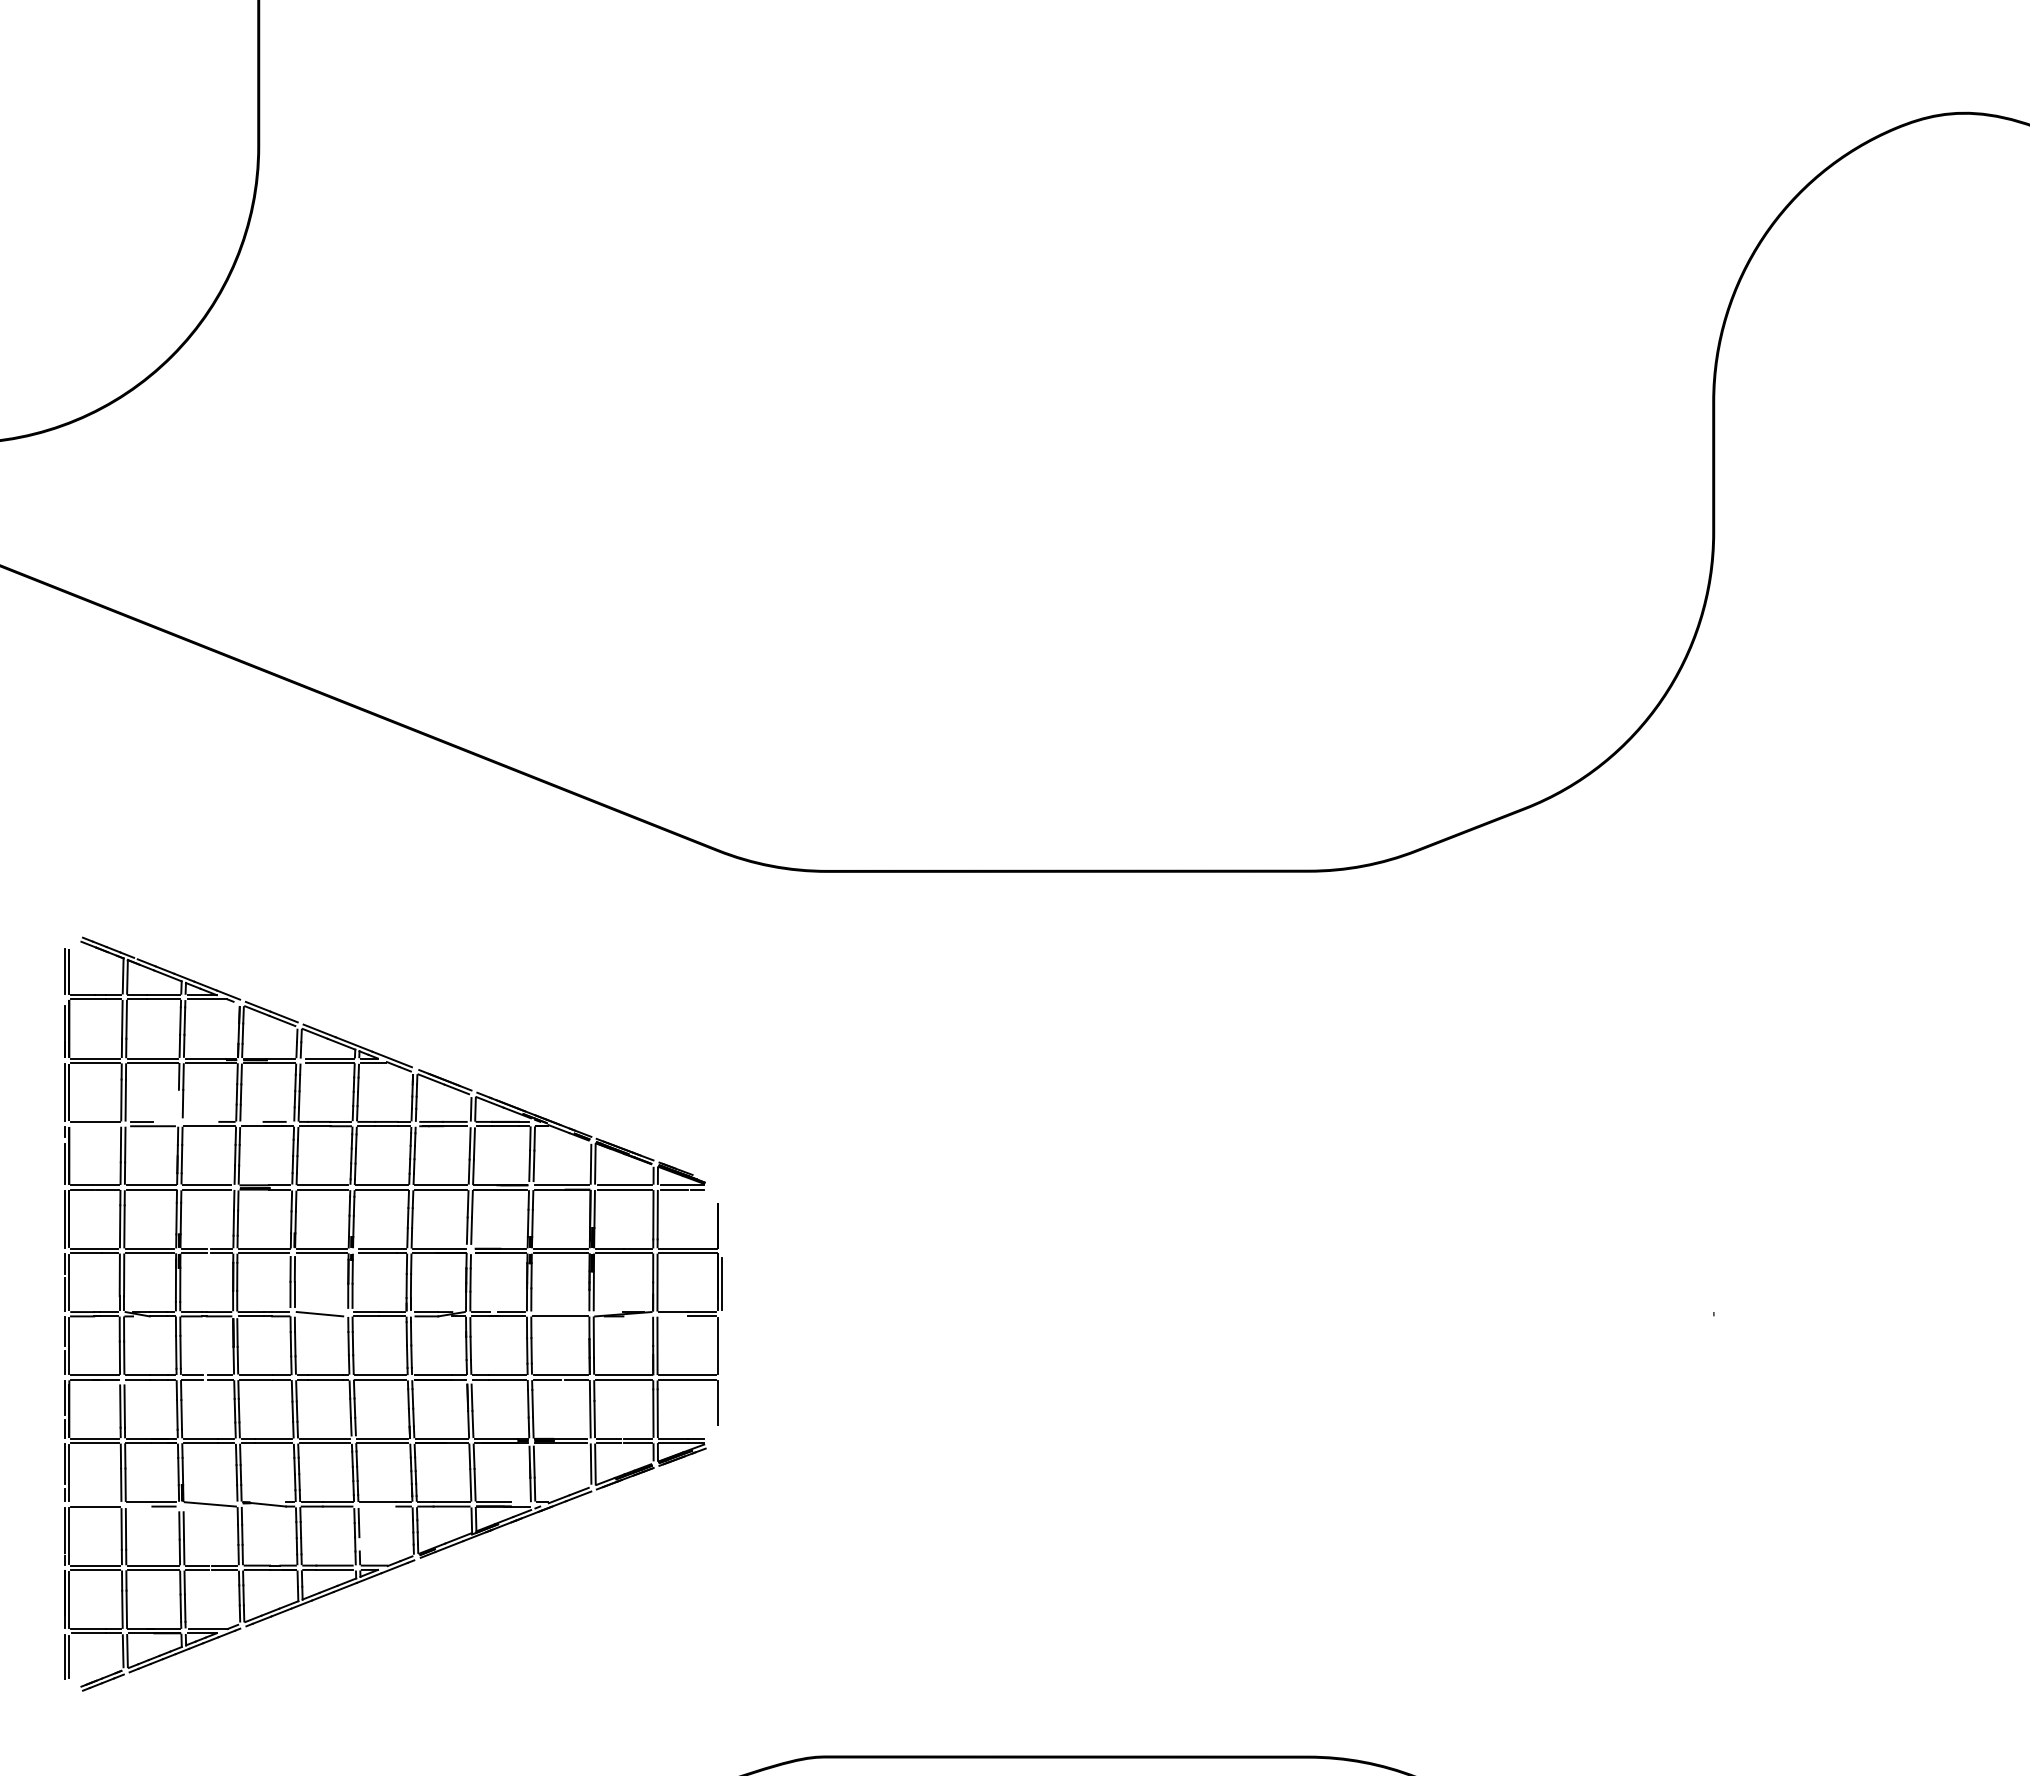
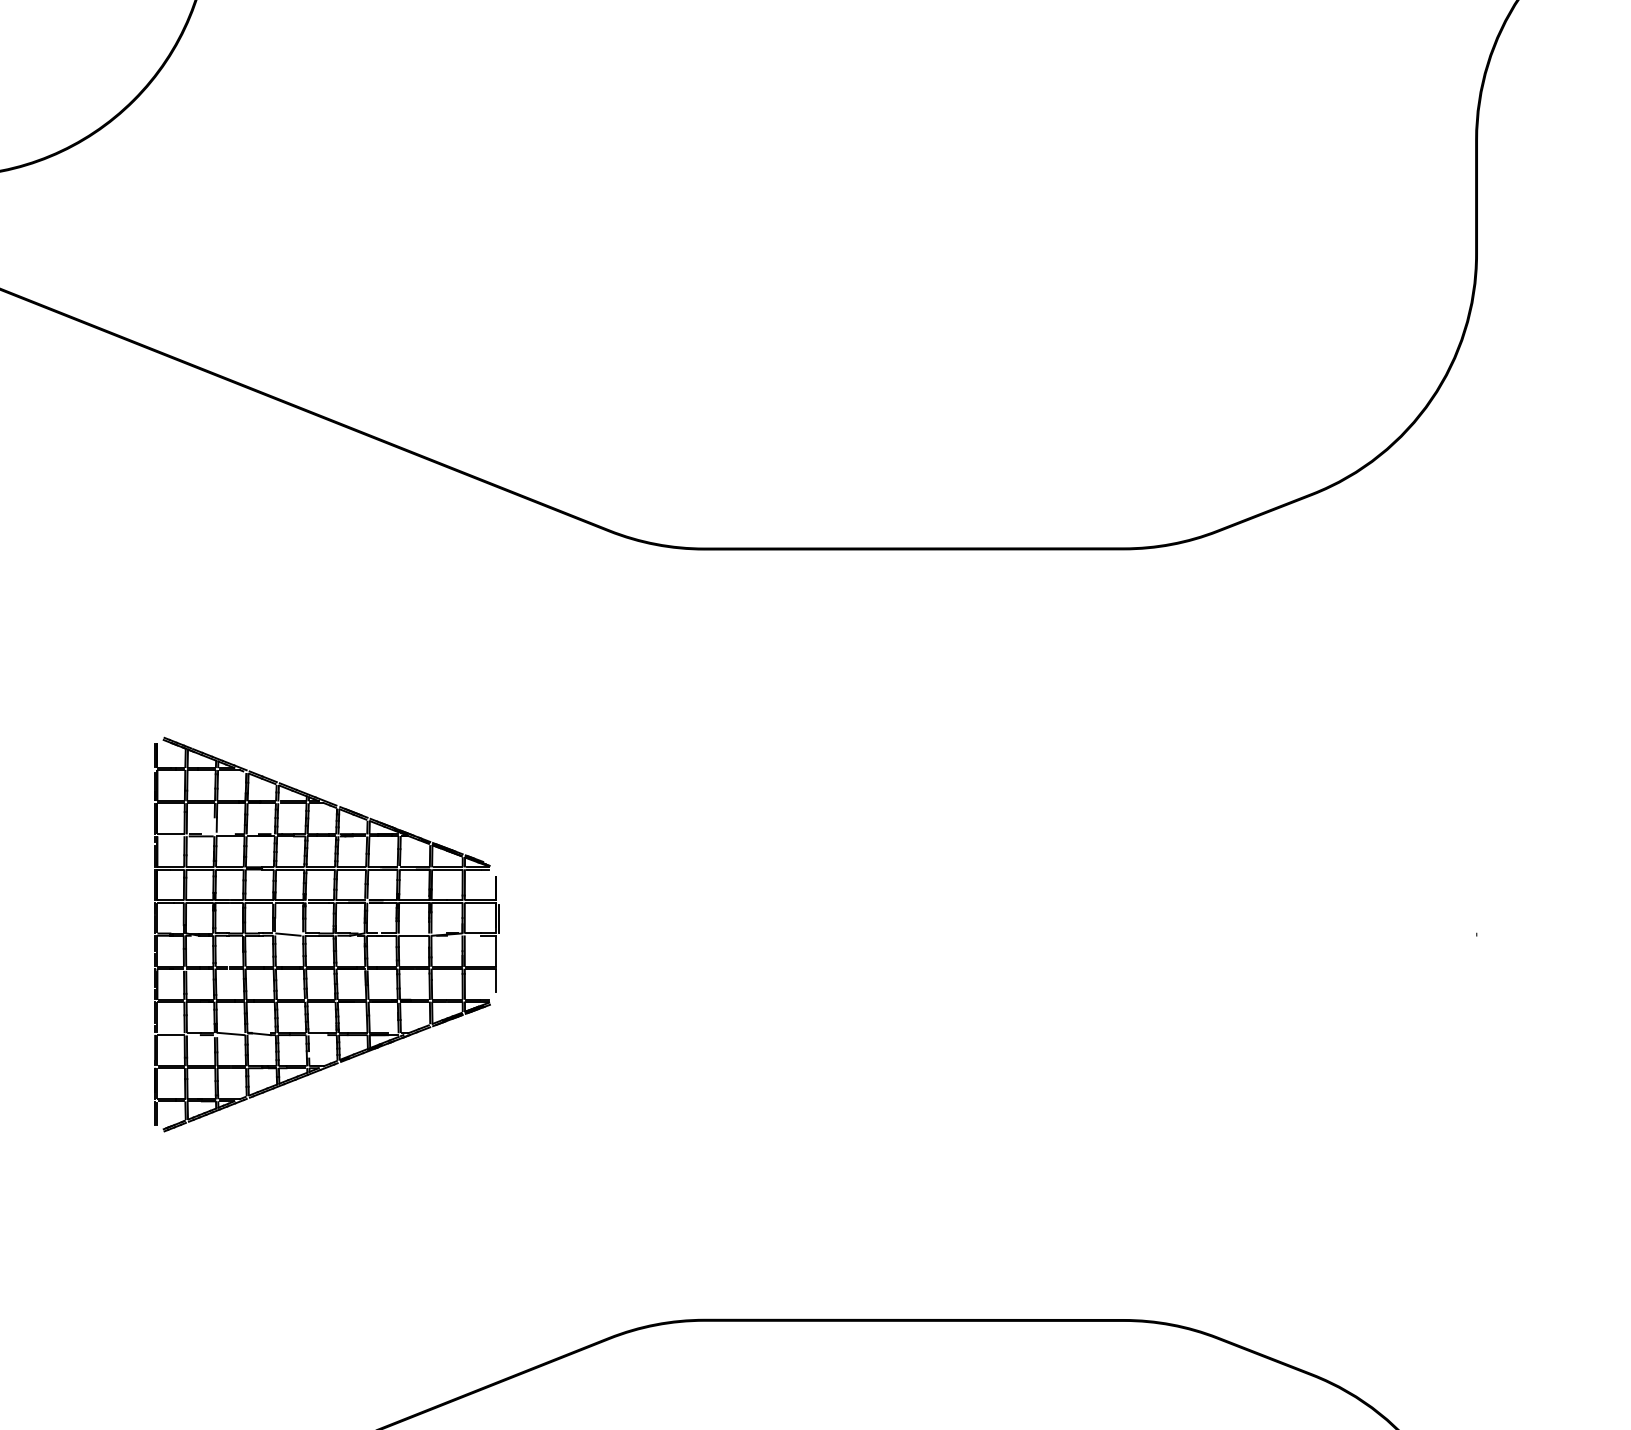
part: (393, 1313) -> (326, 934), size x0.6

